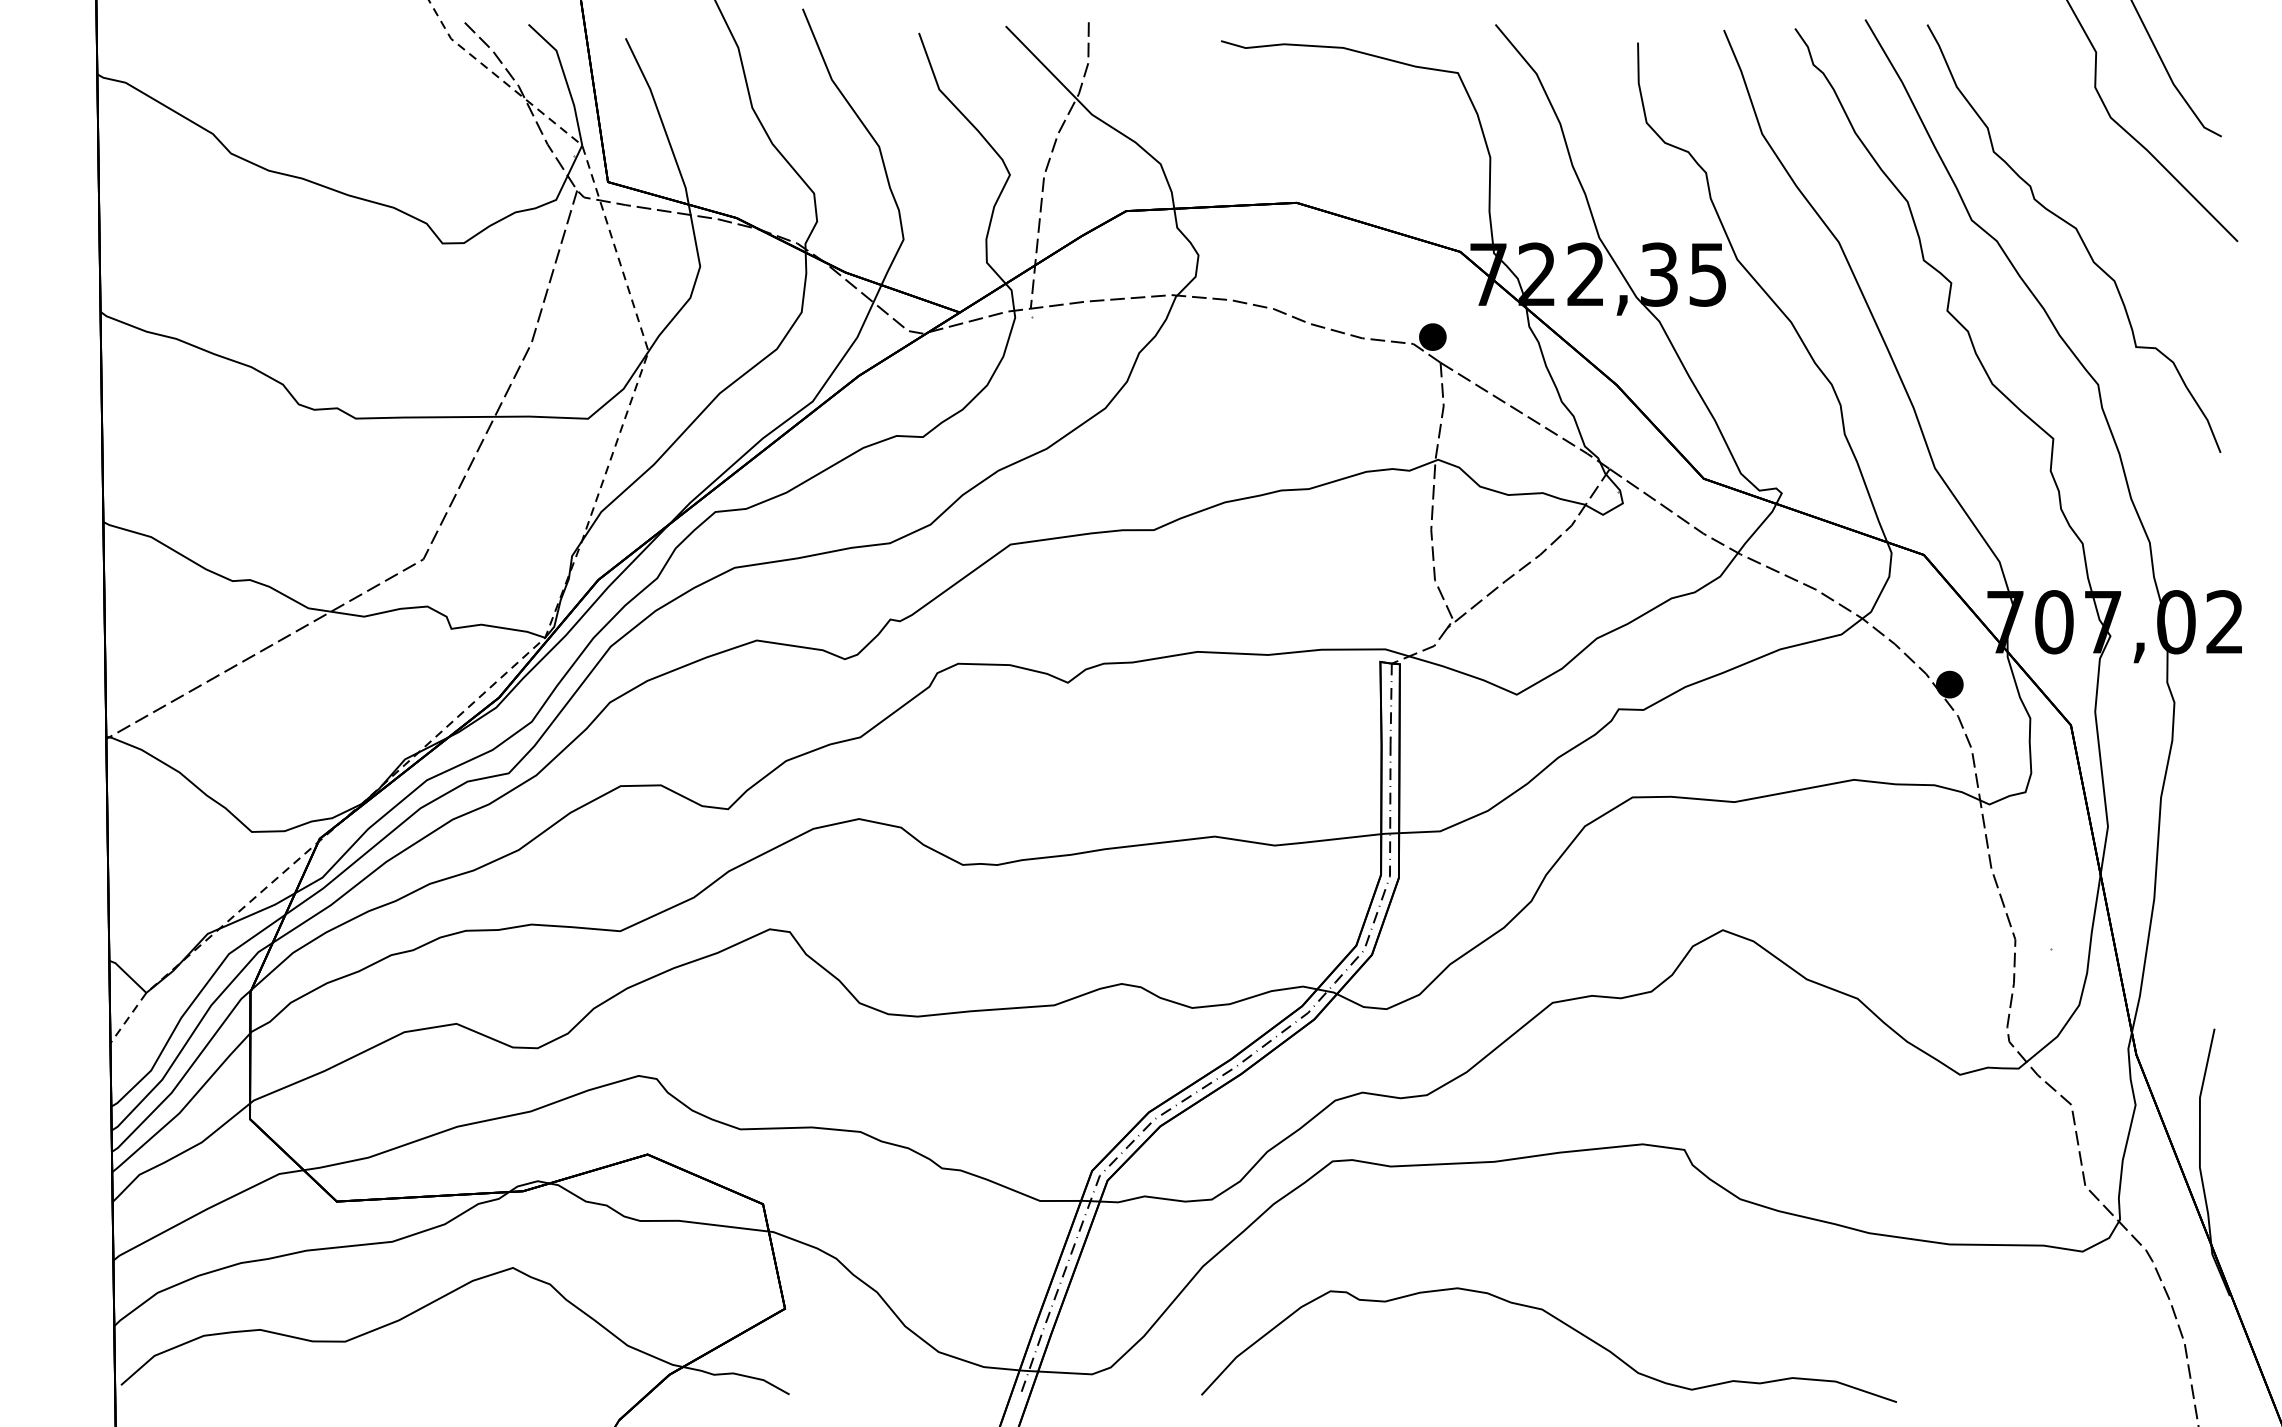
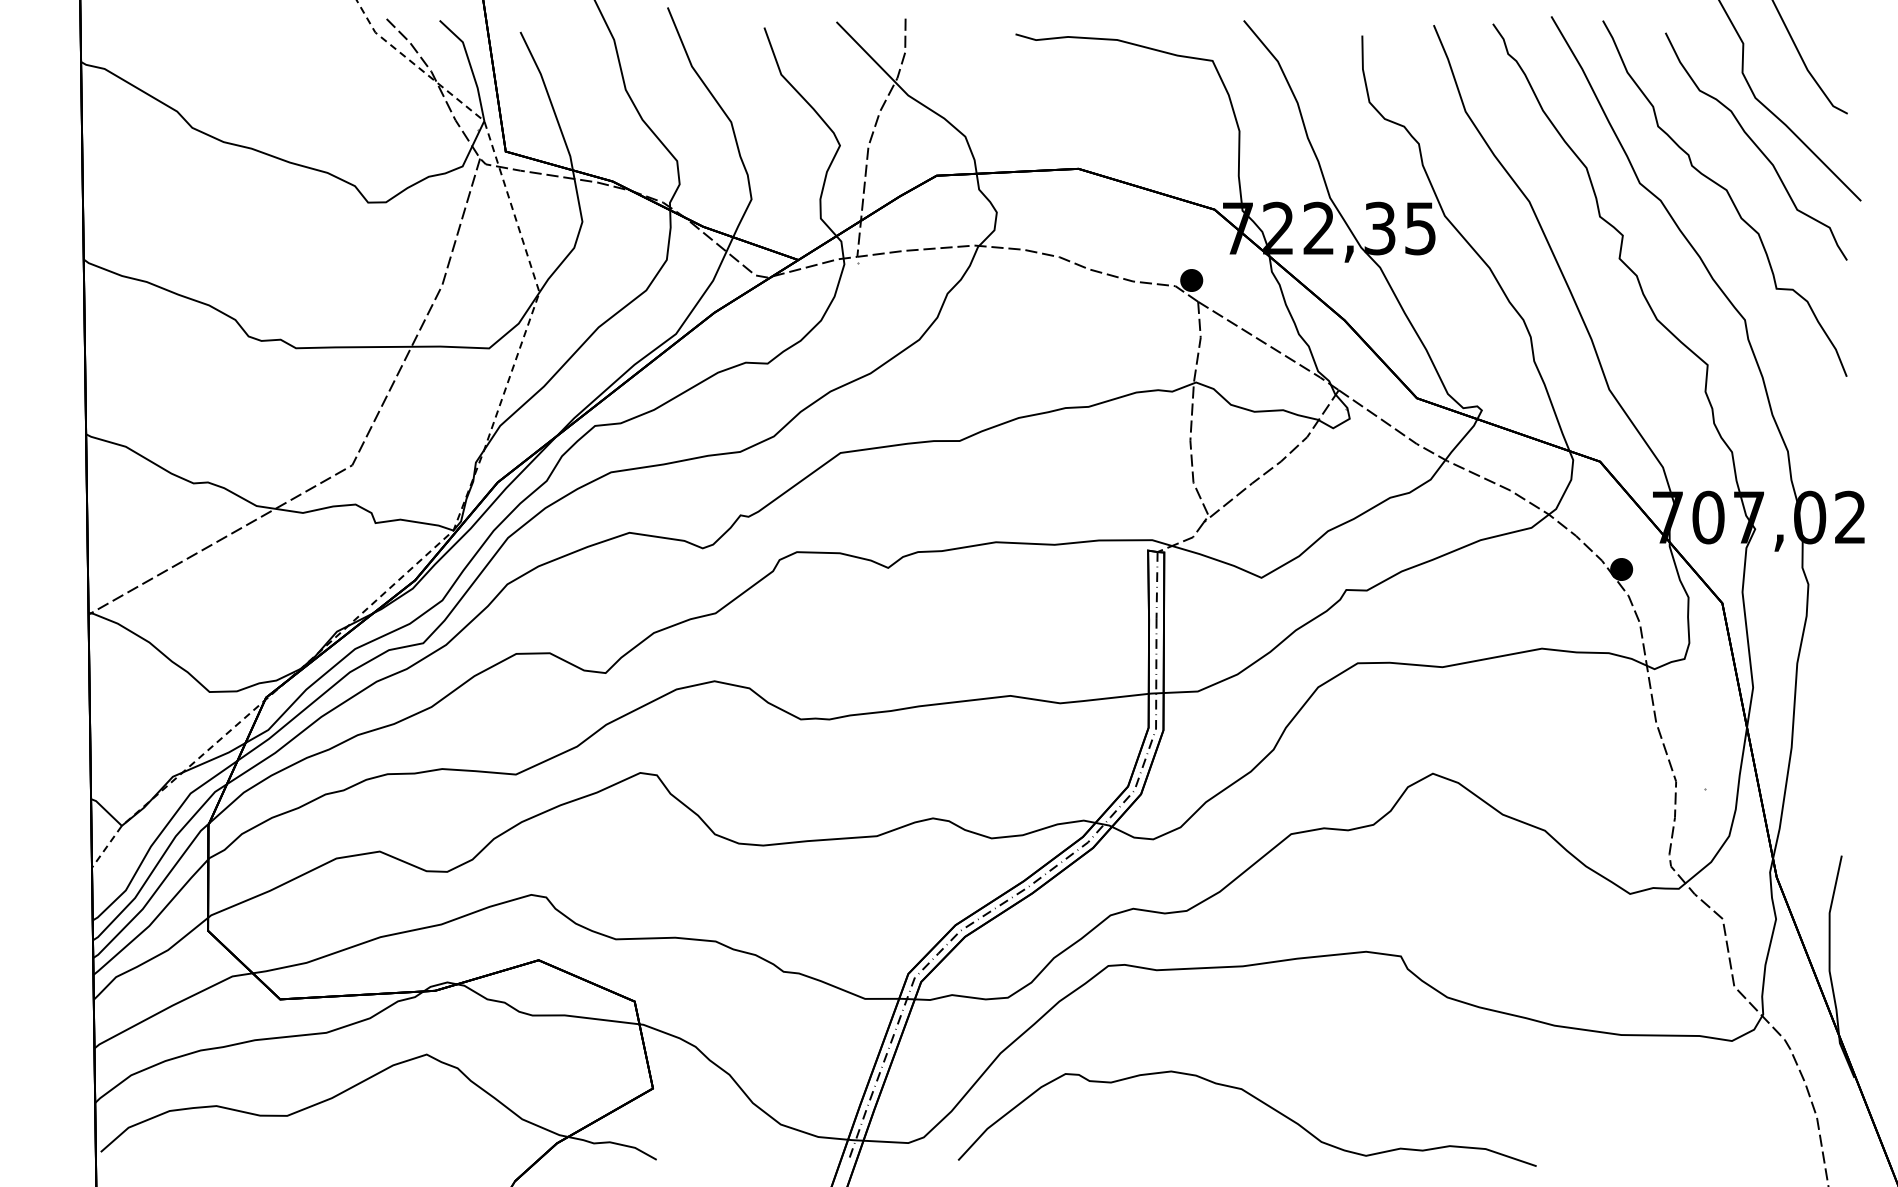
curve: (2112, 175) -> (1756, 146), added
curve: (1561, 1323) -> (1257, 1100), moved

